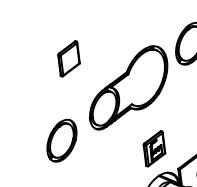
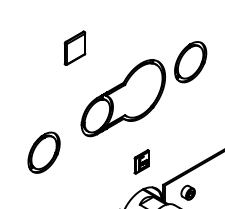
part: (68, 58) -> (74, 47), moved
part: (61, 140) -> (43, 152), moved
part: (153, 148) -> (141, 161), size x0.7

